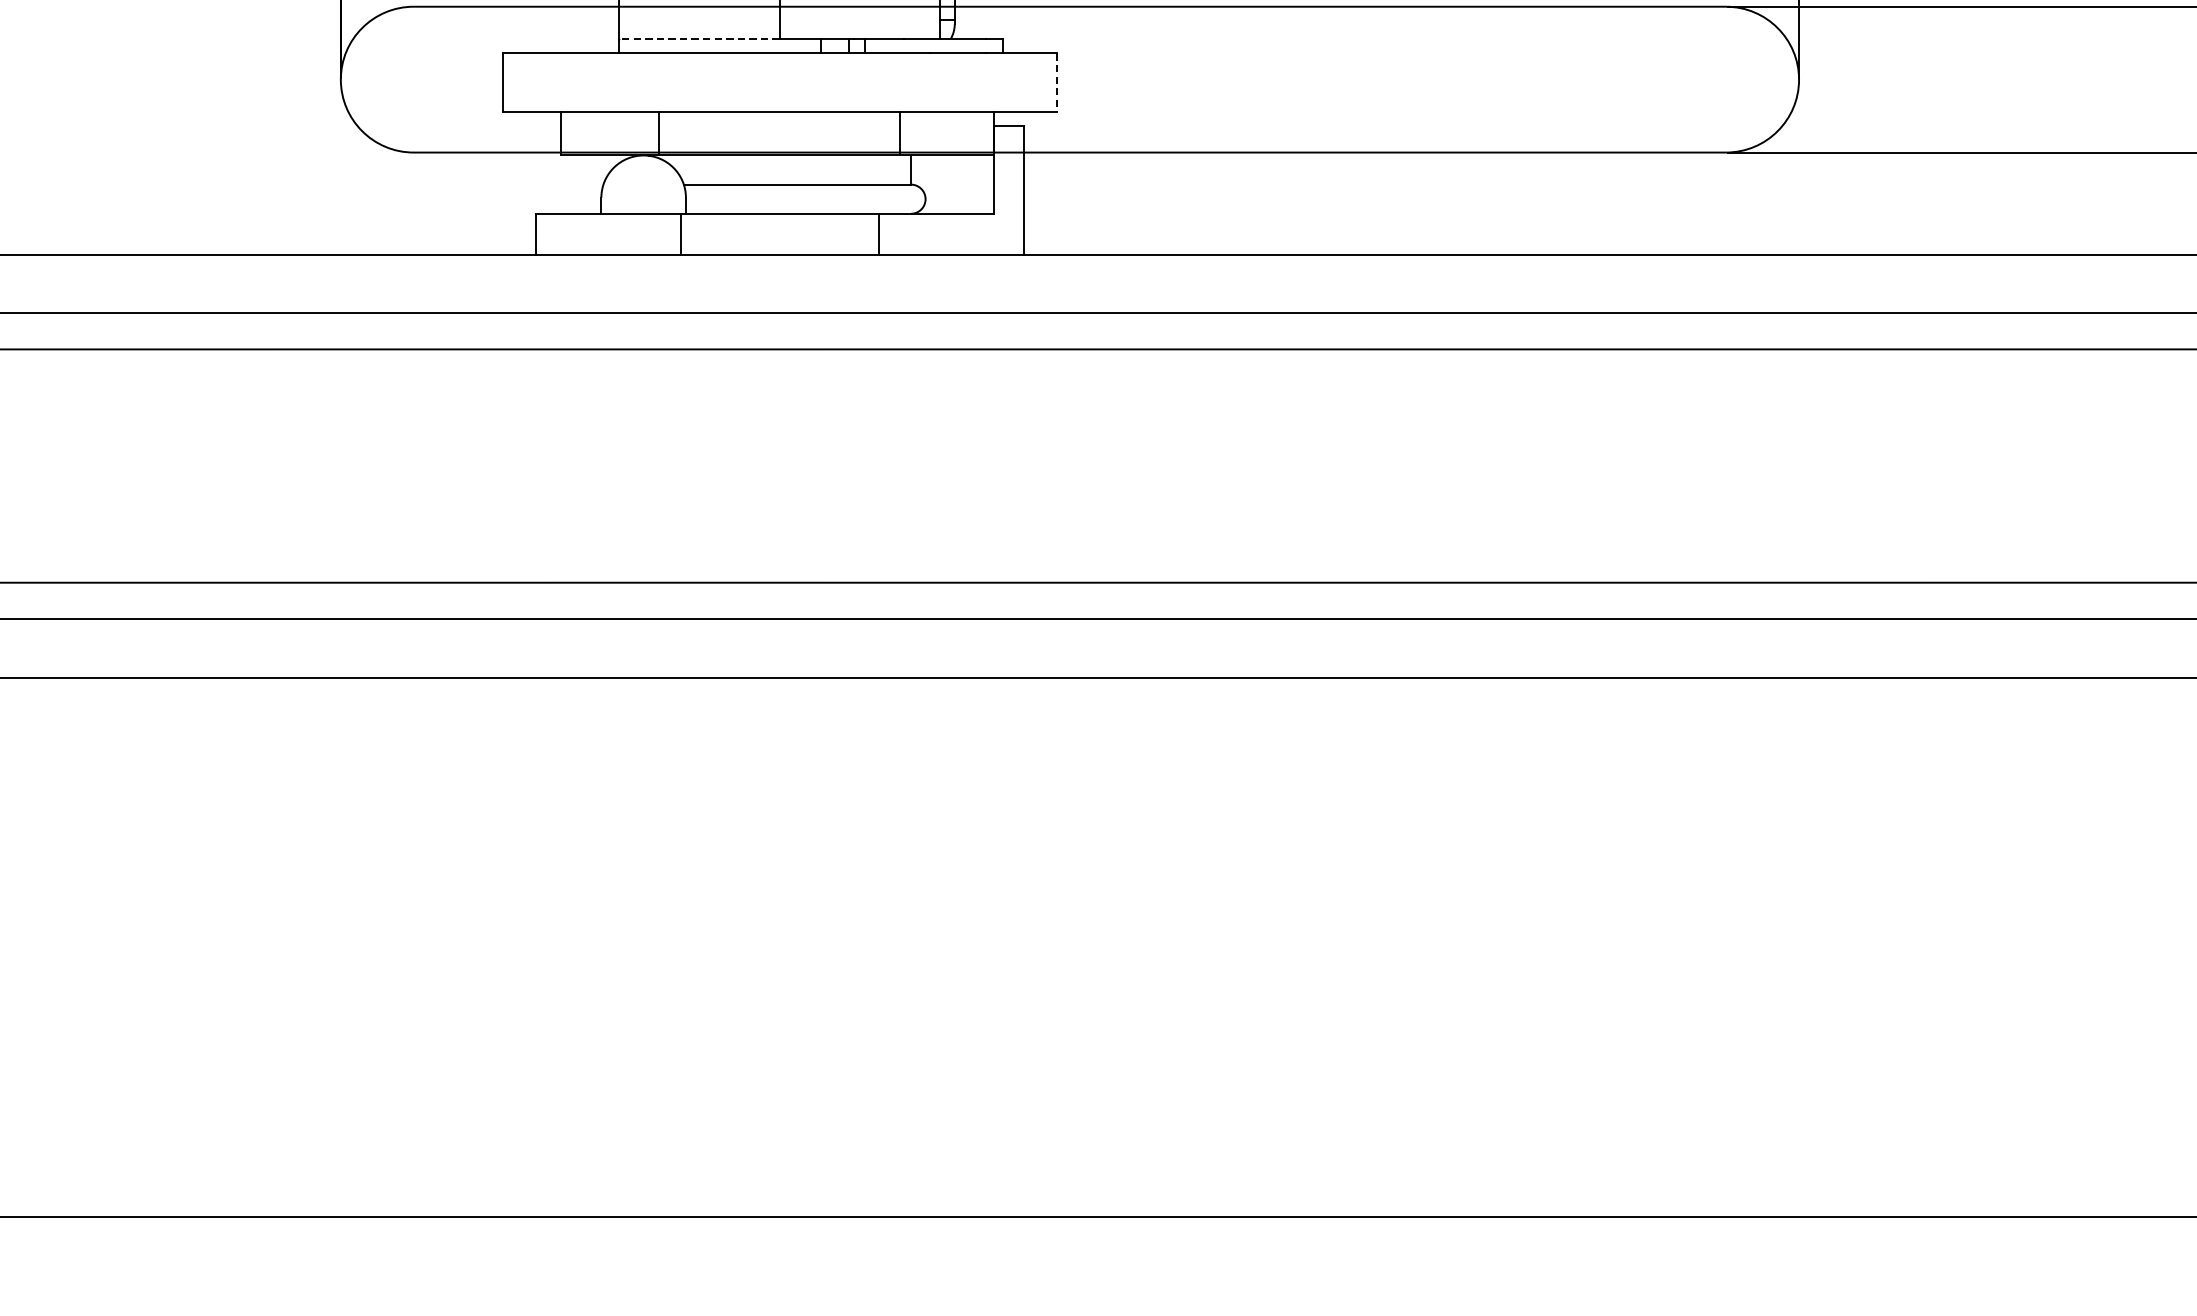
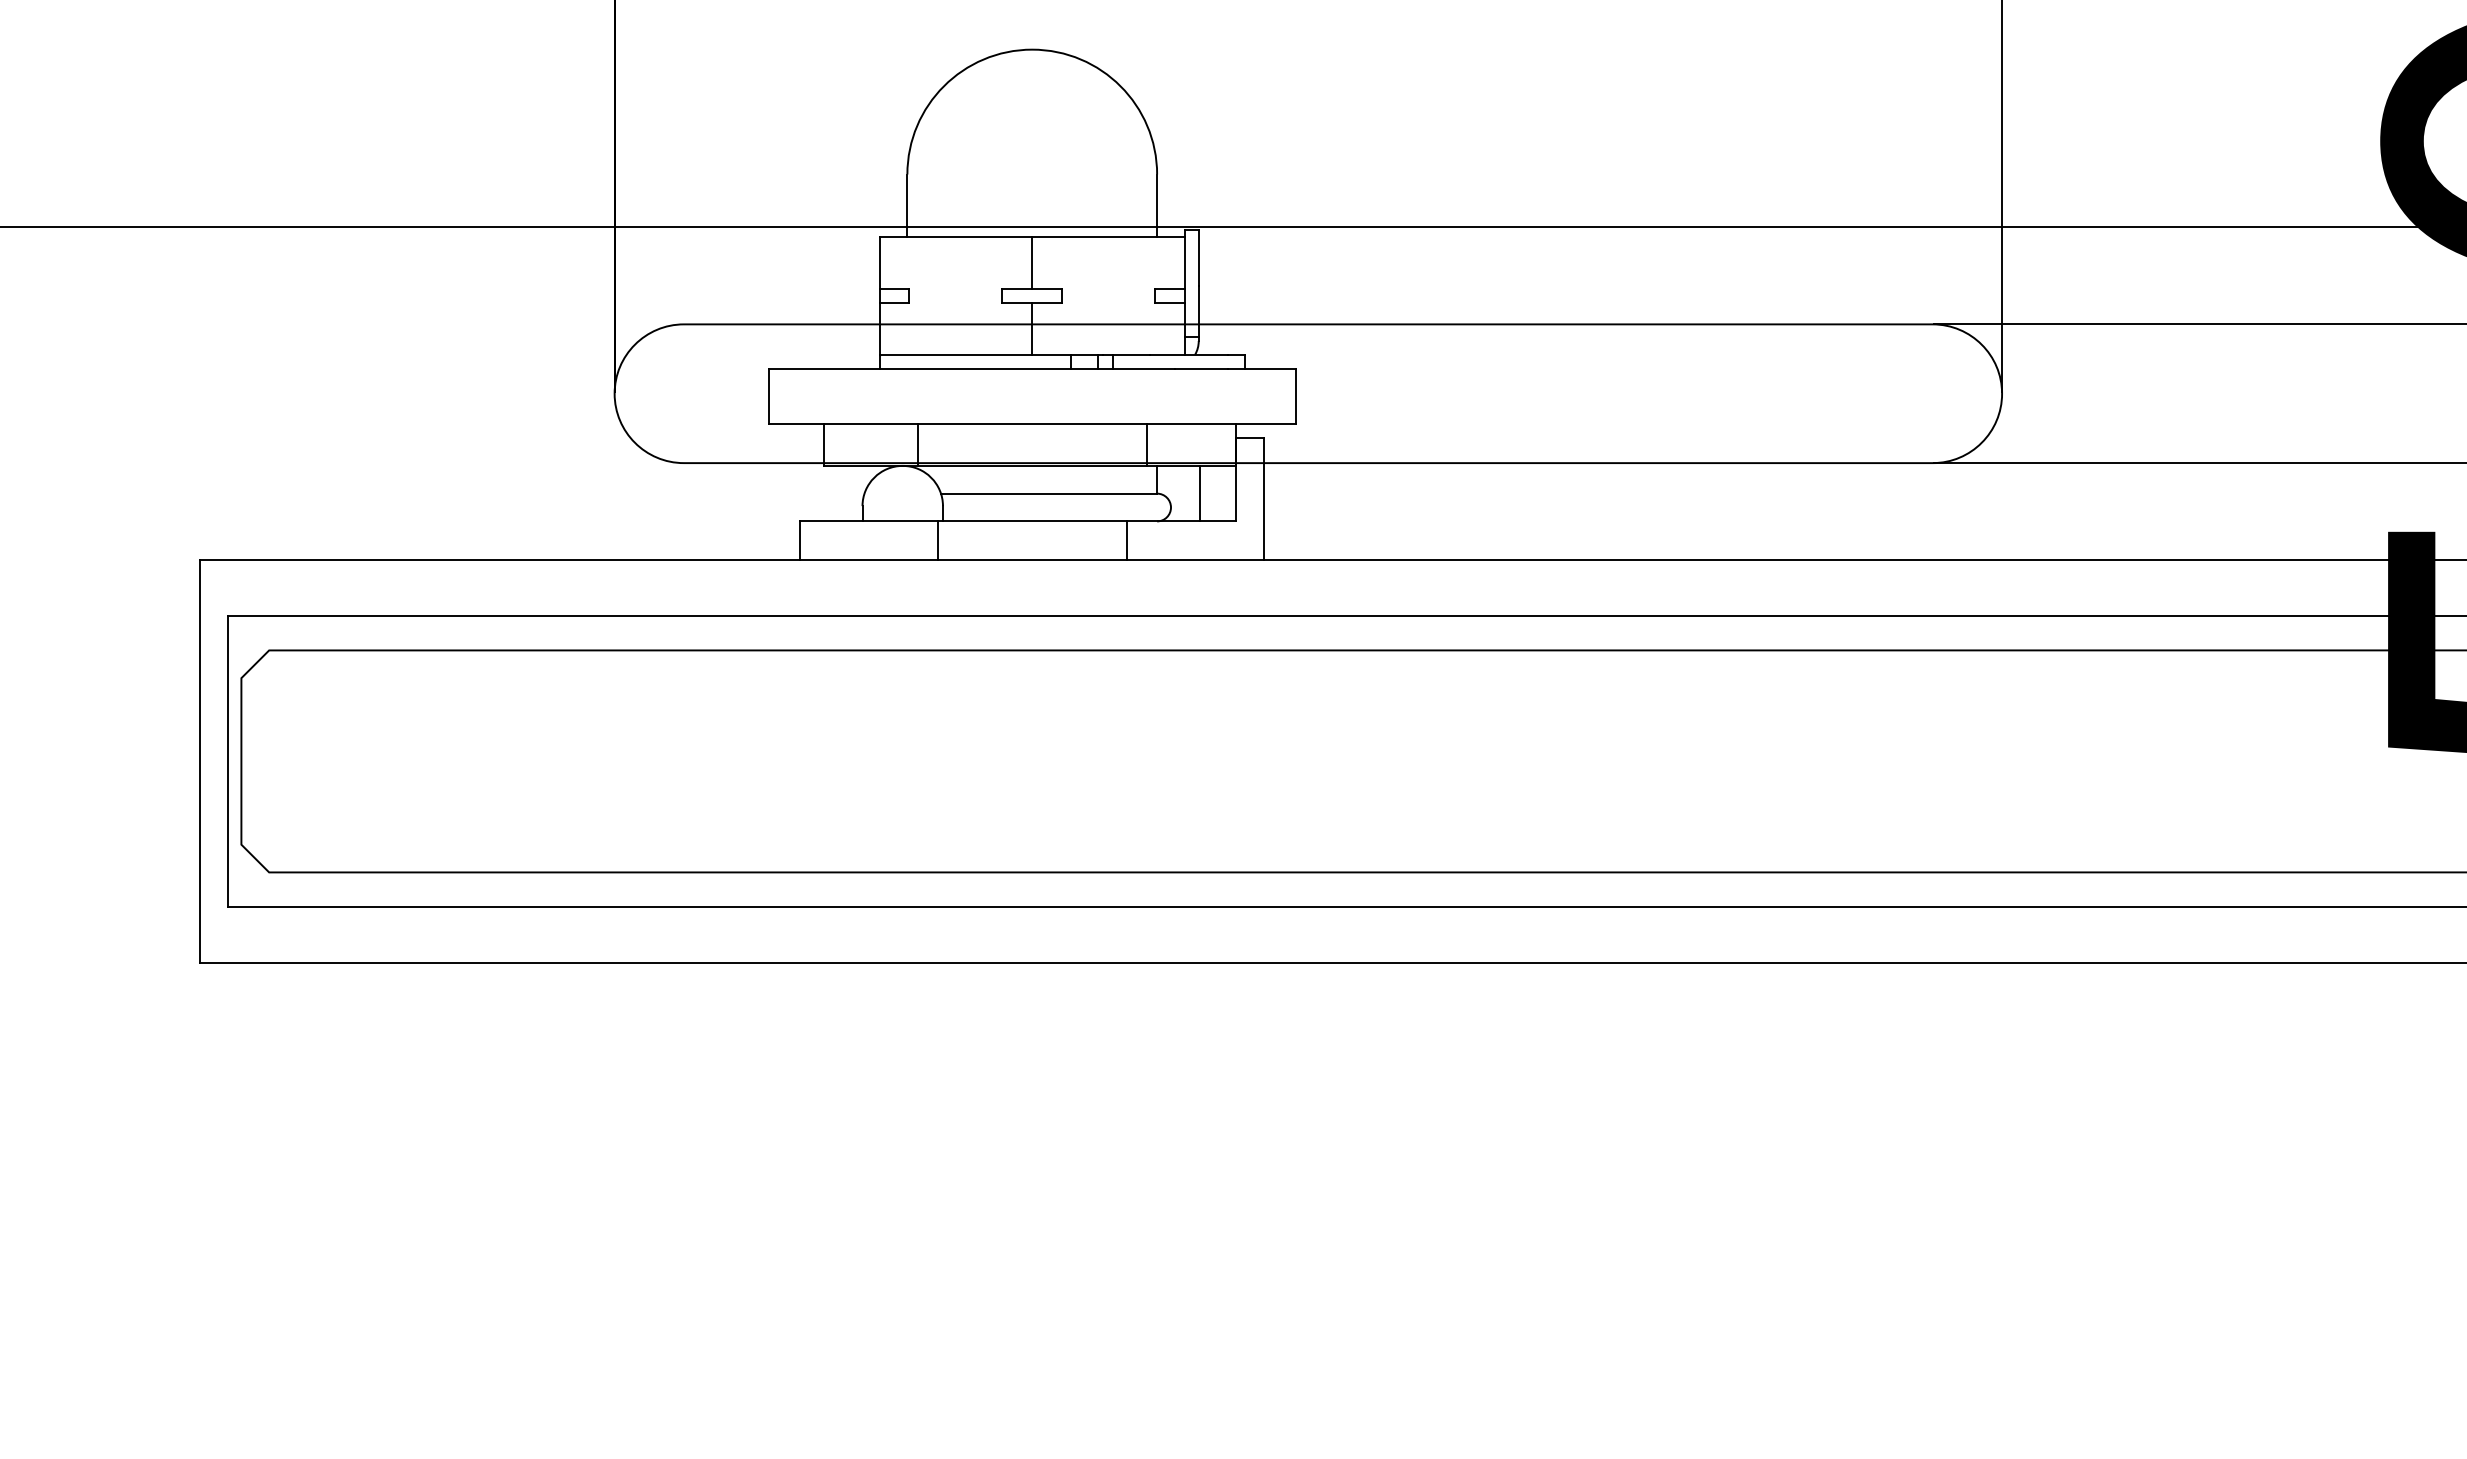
line: (699, 38) -> (955, 354), dashed -> solid
line: (1056, 82) -> (1295, 396), dashed -> solid
line: (956, 184) -> (1200, 493), added

